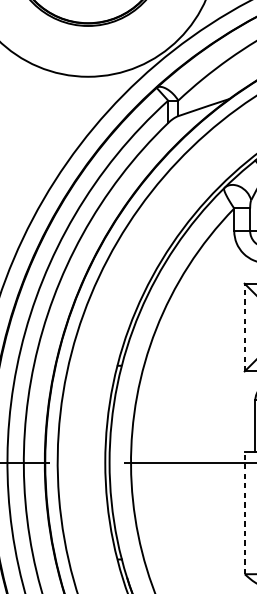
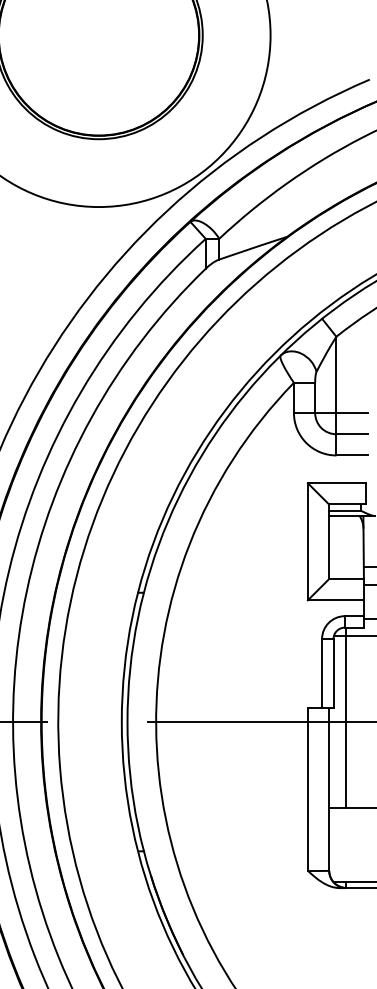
line: (244, 327) -> (307, 541), dashed -> solid
line: (245, 513) -> (308, 789), dashed -> solid

